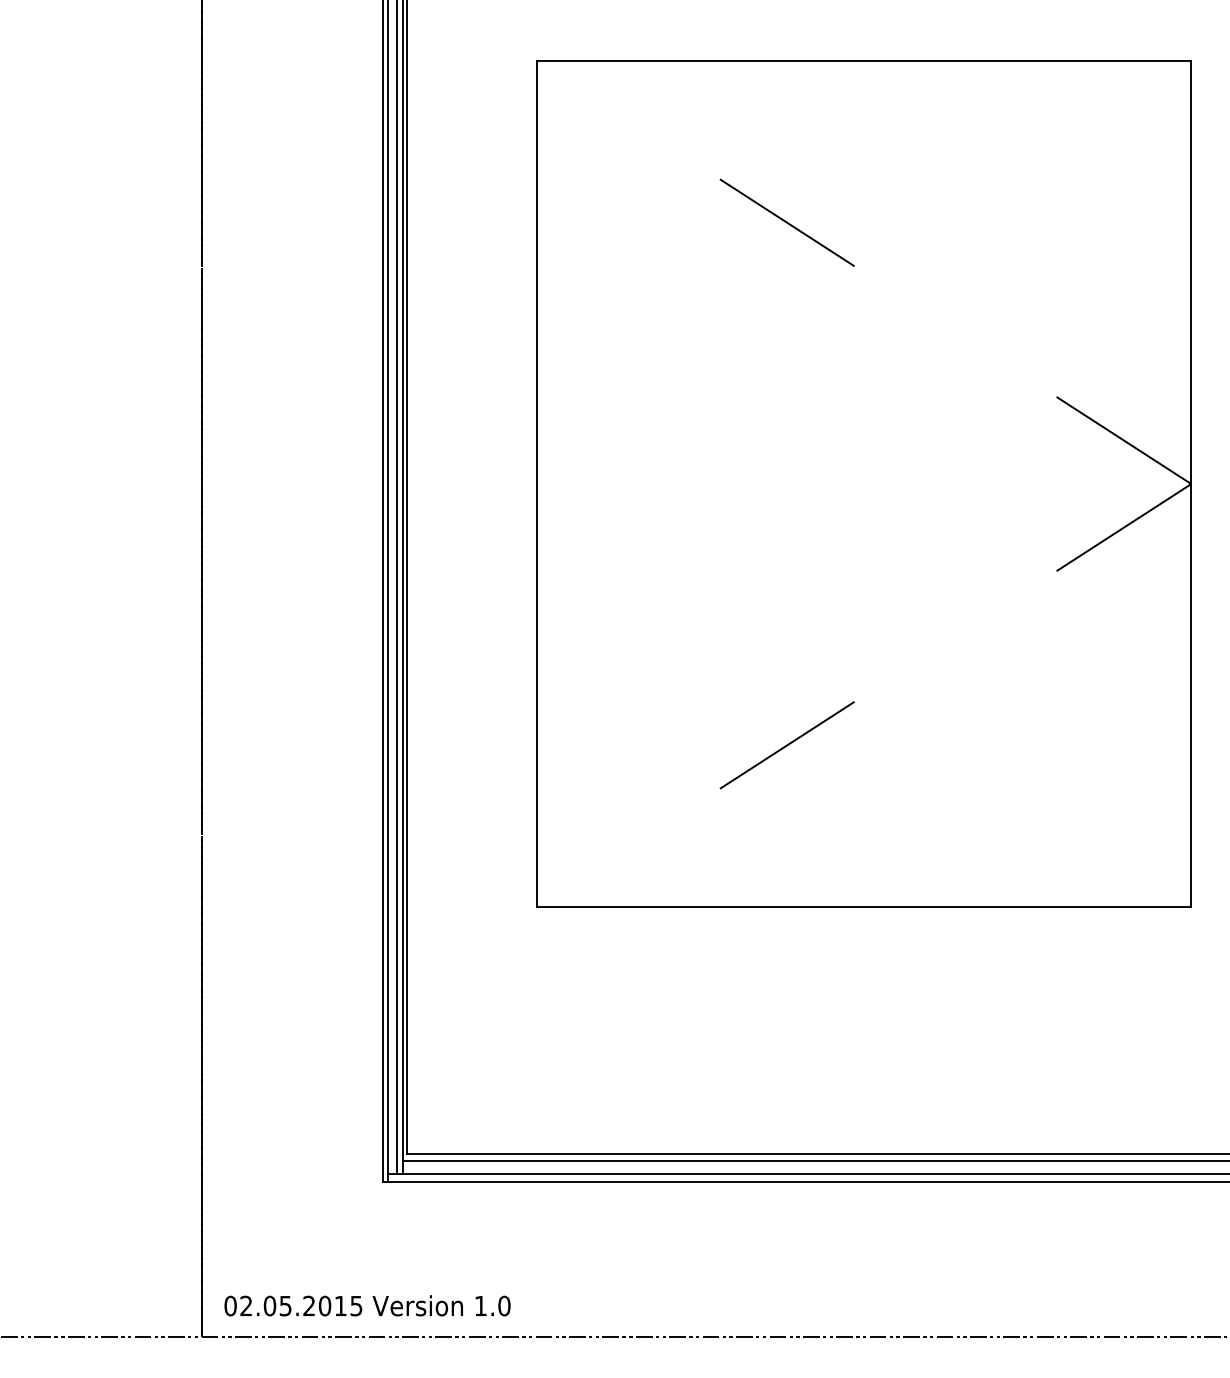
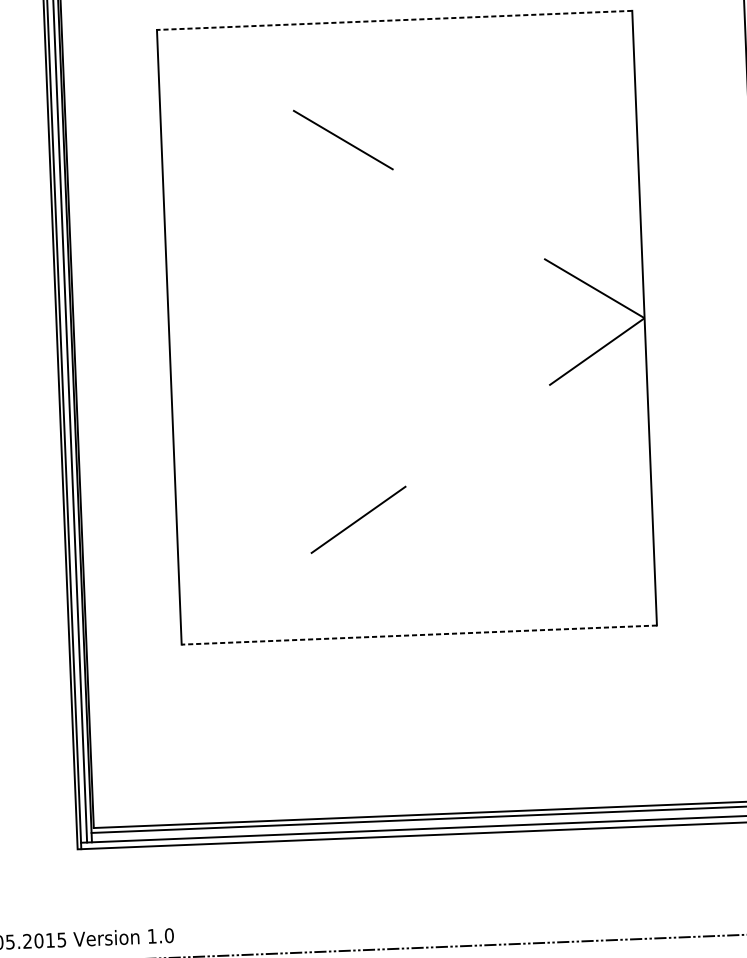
line: (864, 61) -> (394, 20), solid -> dashed
line: (864, 906) -> (419, 634), solid -> dashed

